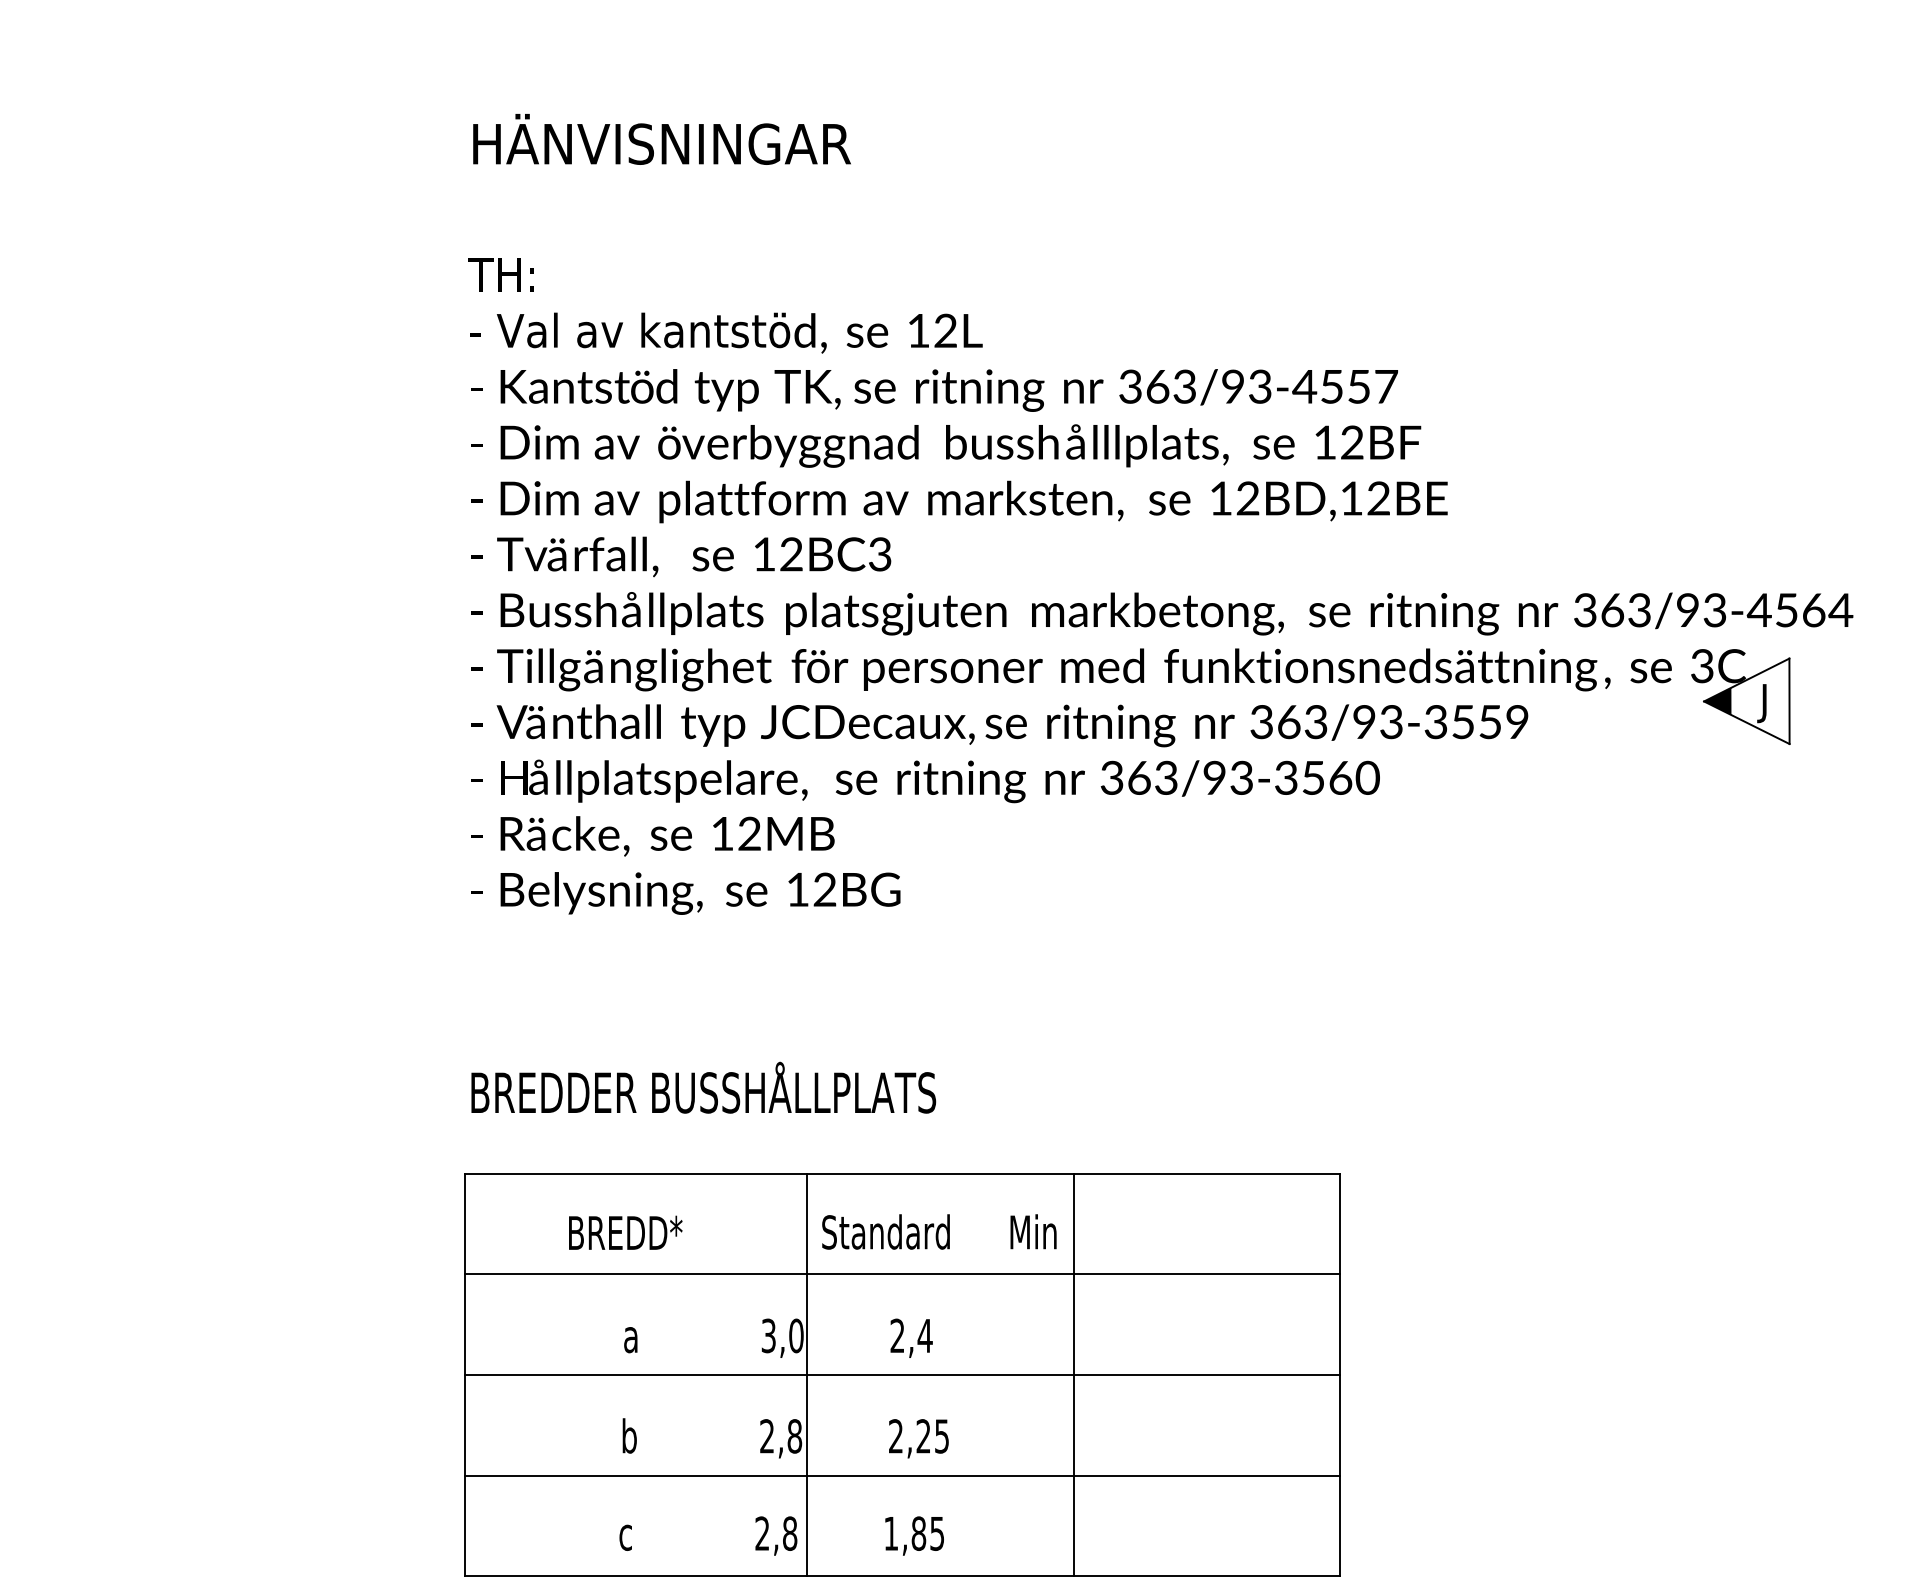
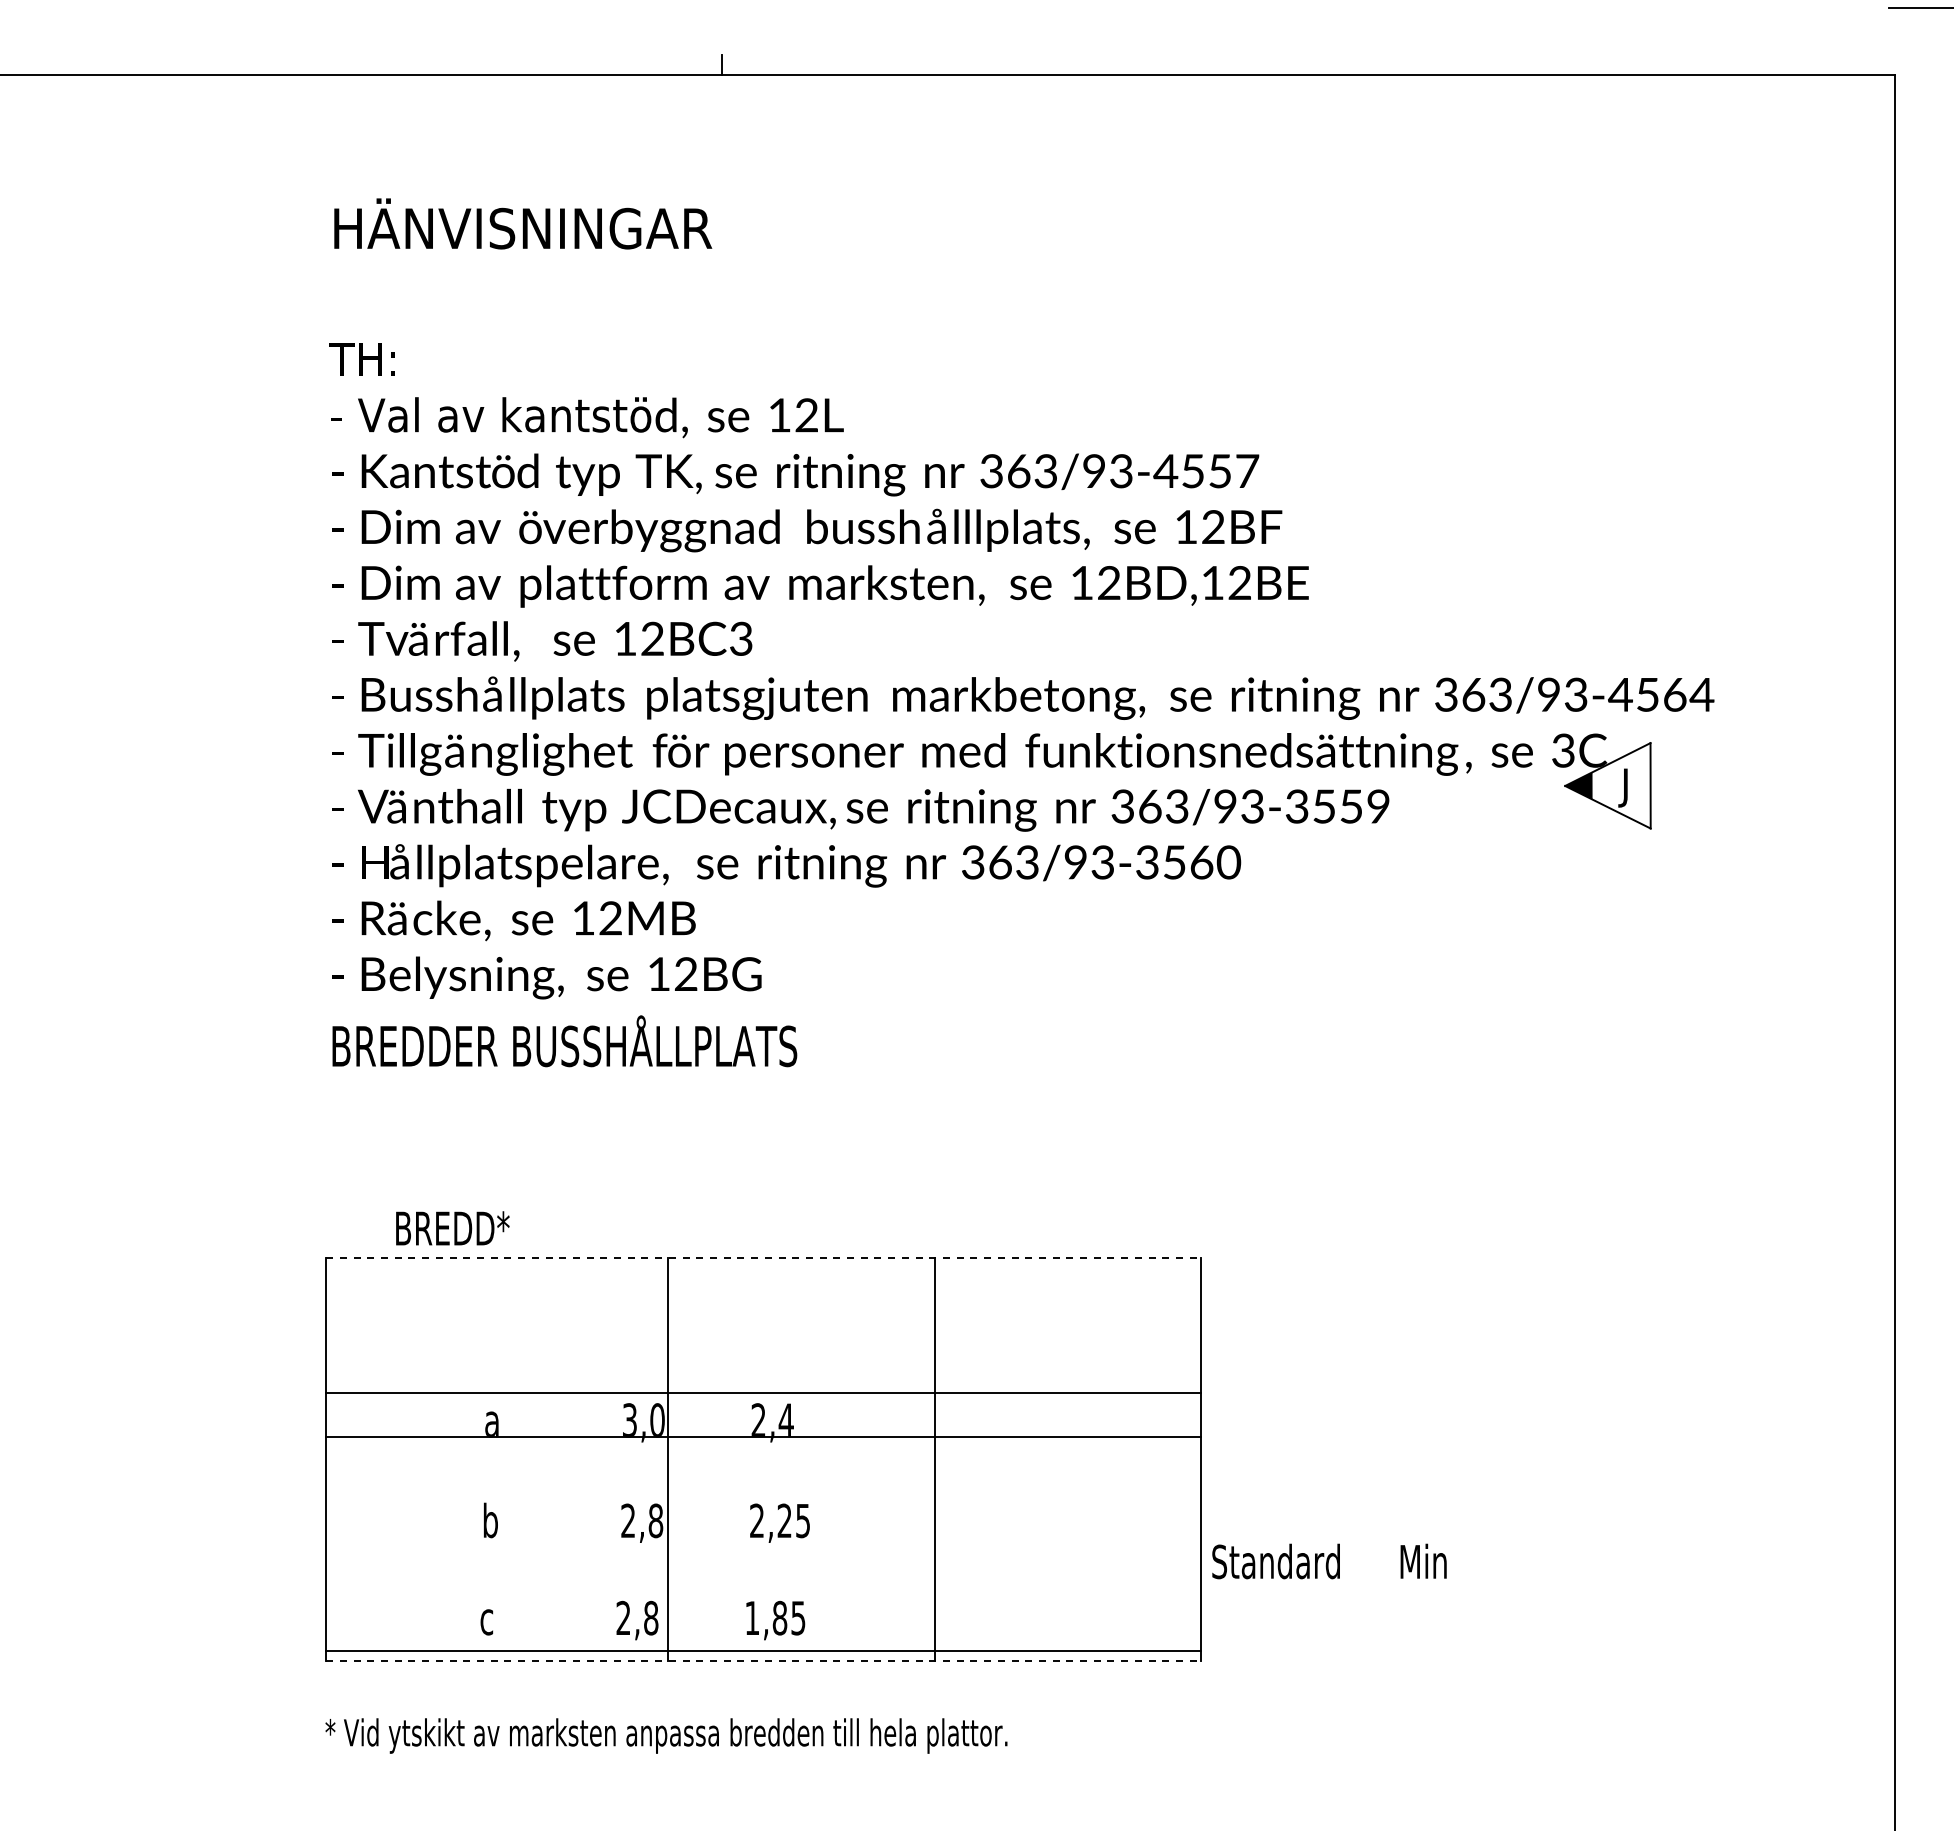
text: (703, 1087) -> (564, 1041), moved
line: (902, 1173) -> (763, 1258), solid -> dashed
text: (939, 1231) -> (1329, 1561), moved
text: (625, 1232) -> (452, 1228), moved
line: (902, 1273) -> (763, 1436), moved
line: (902, 1374) -> (763, 1392), moved
line: (902, 1475) -> (763, 1651), moved
line: (902, 1575) -> (763, 1660), solid -> dashed

